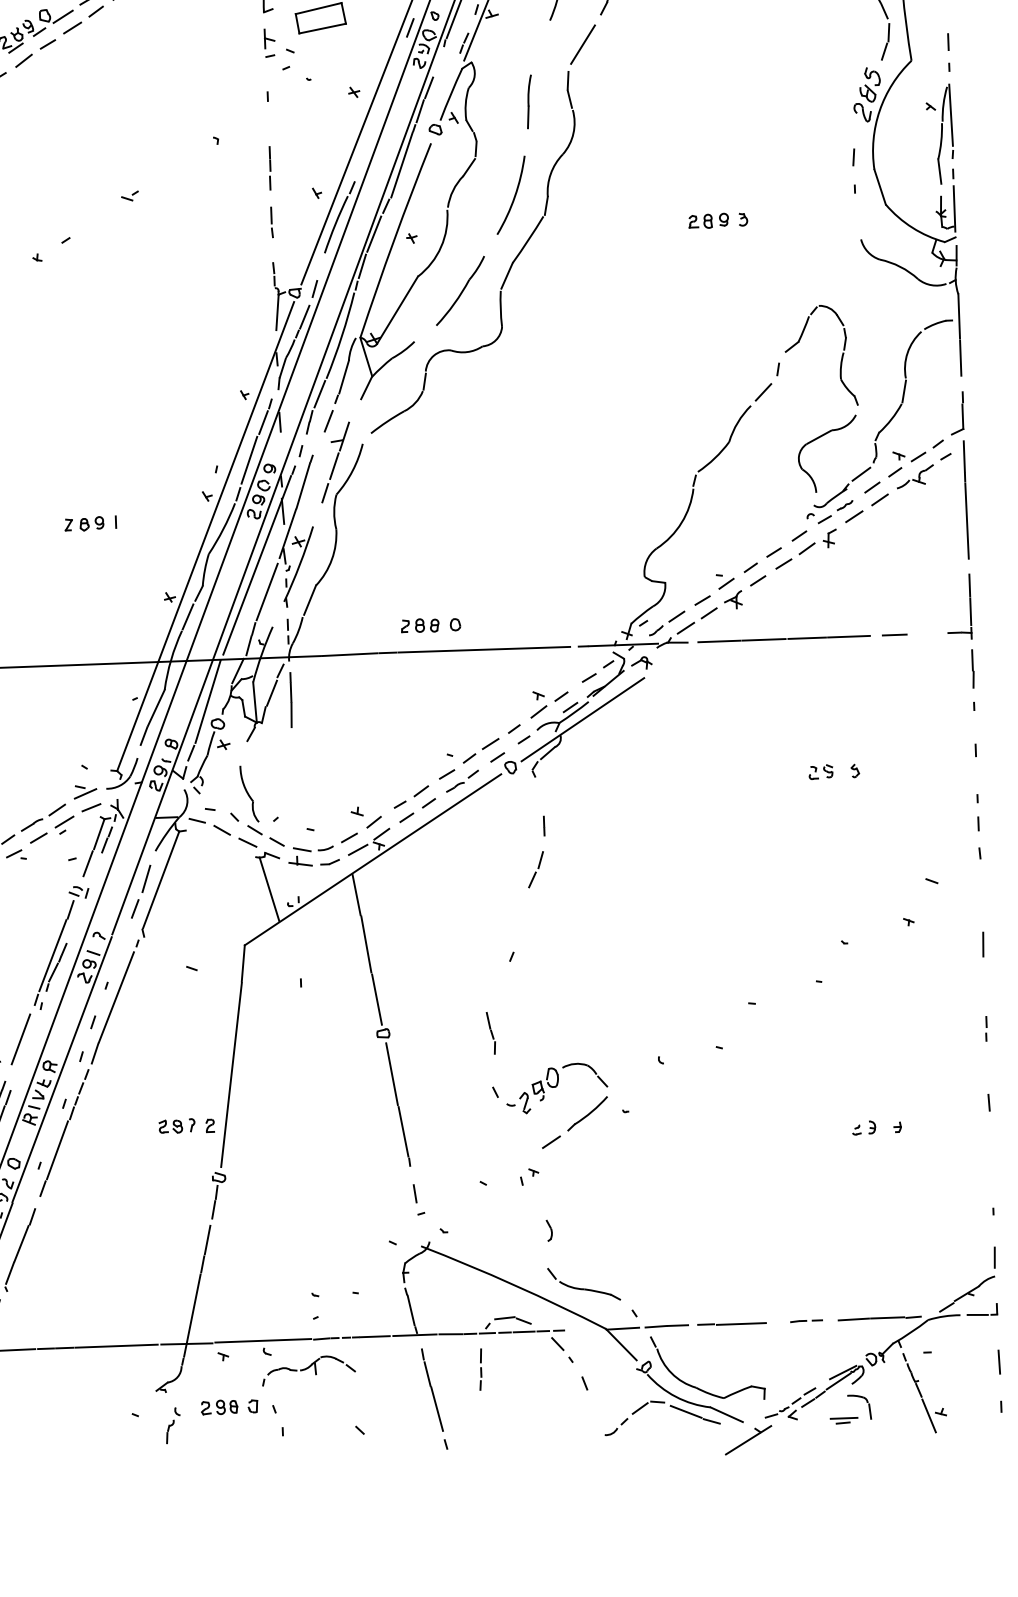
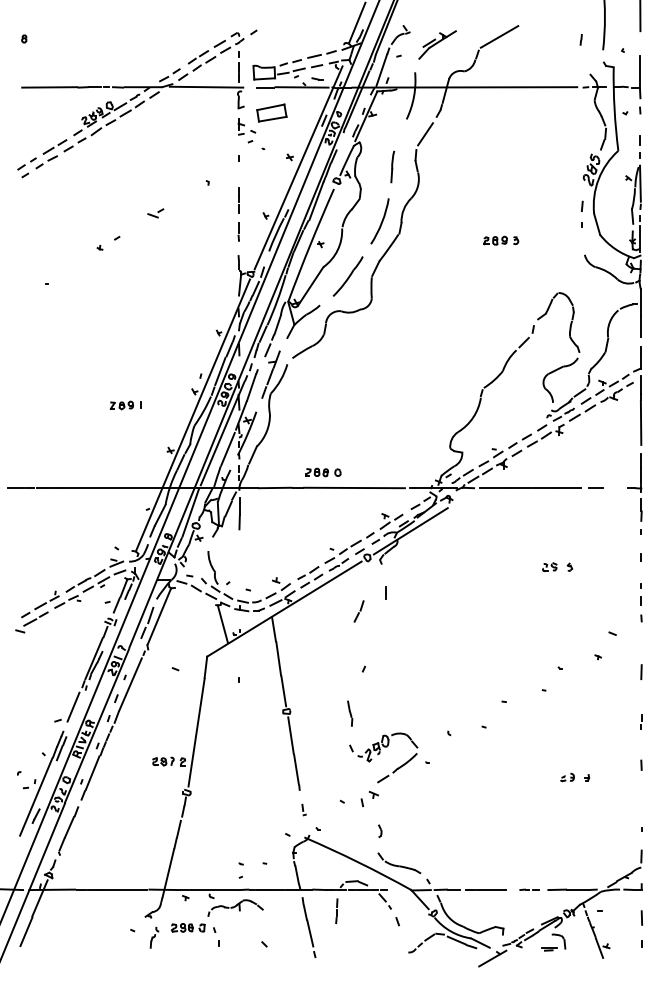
part: (129, 195) -> (155, 213), size x1.6
part: (535, 869) -> (358, 611), moved
part: (529, 1176) -> (369, 798), size x1.6
part: (417, 1198) -> (303, 809), size x0.6

